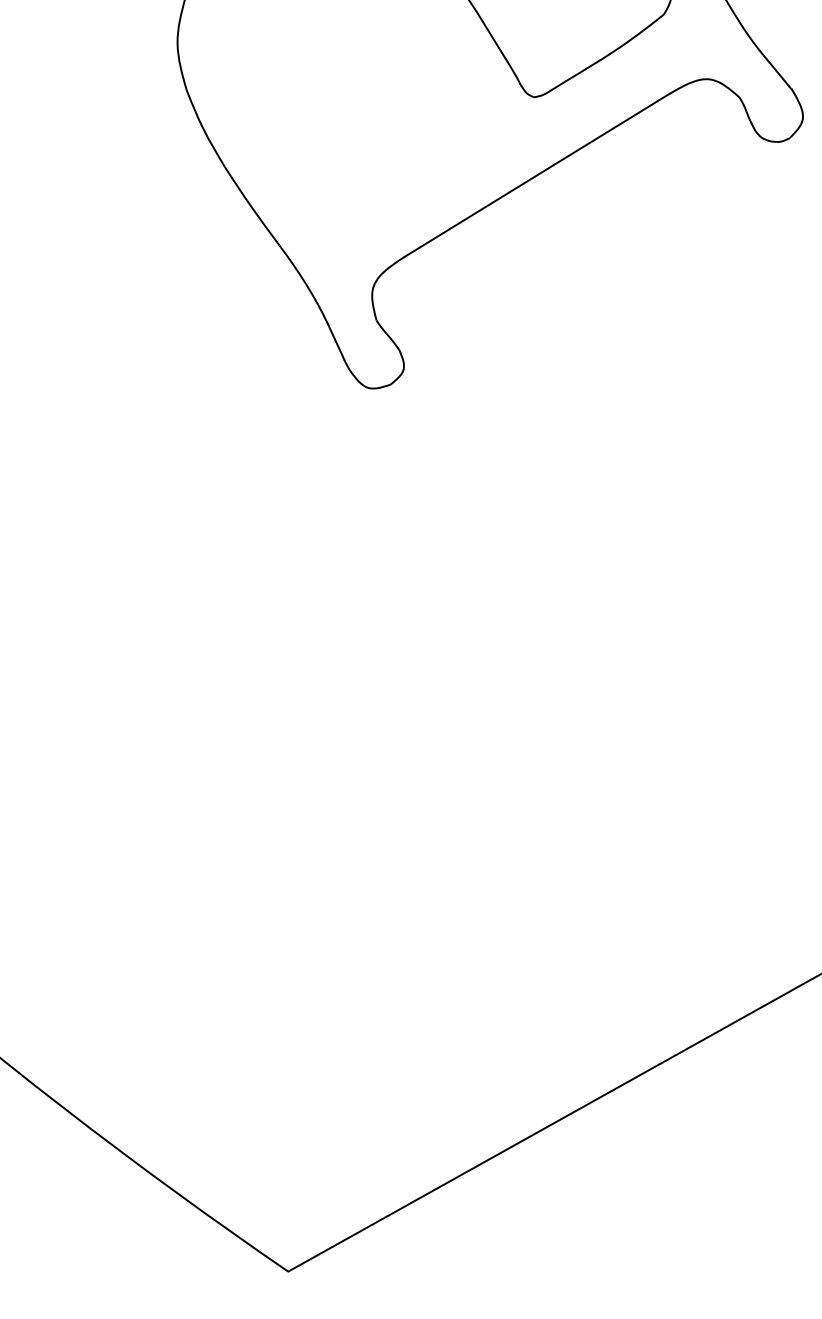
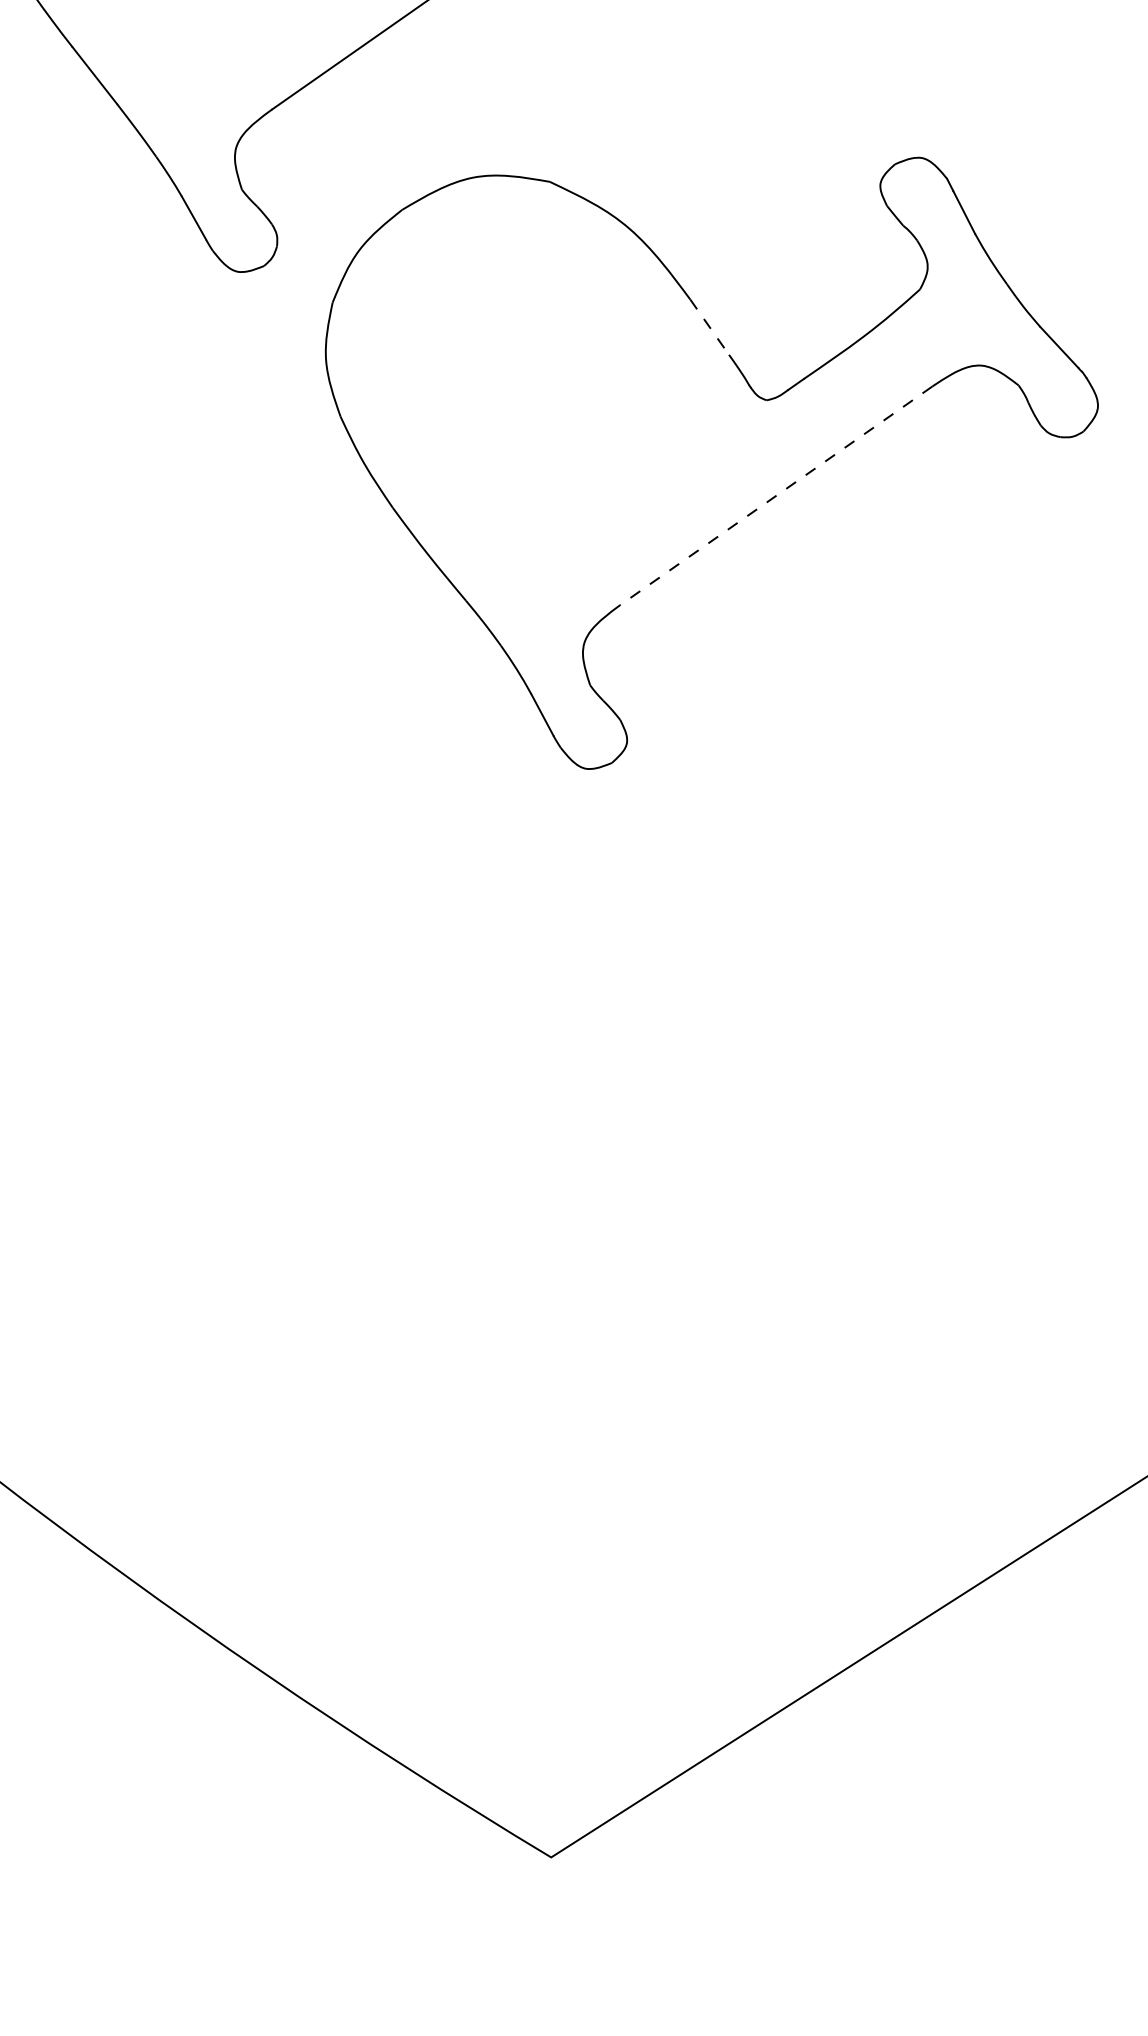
line: (490, 35) -> (709, 327), solid -> dashed
line: (537, 175) -> (776, 495), solid -> dashed

